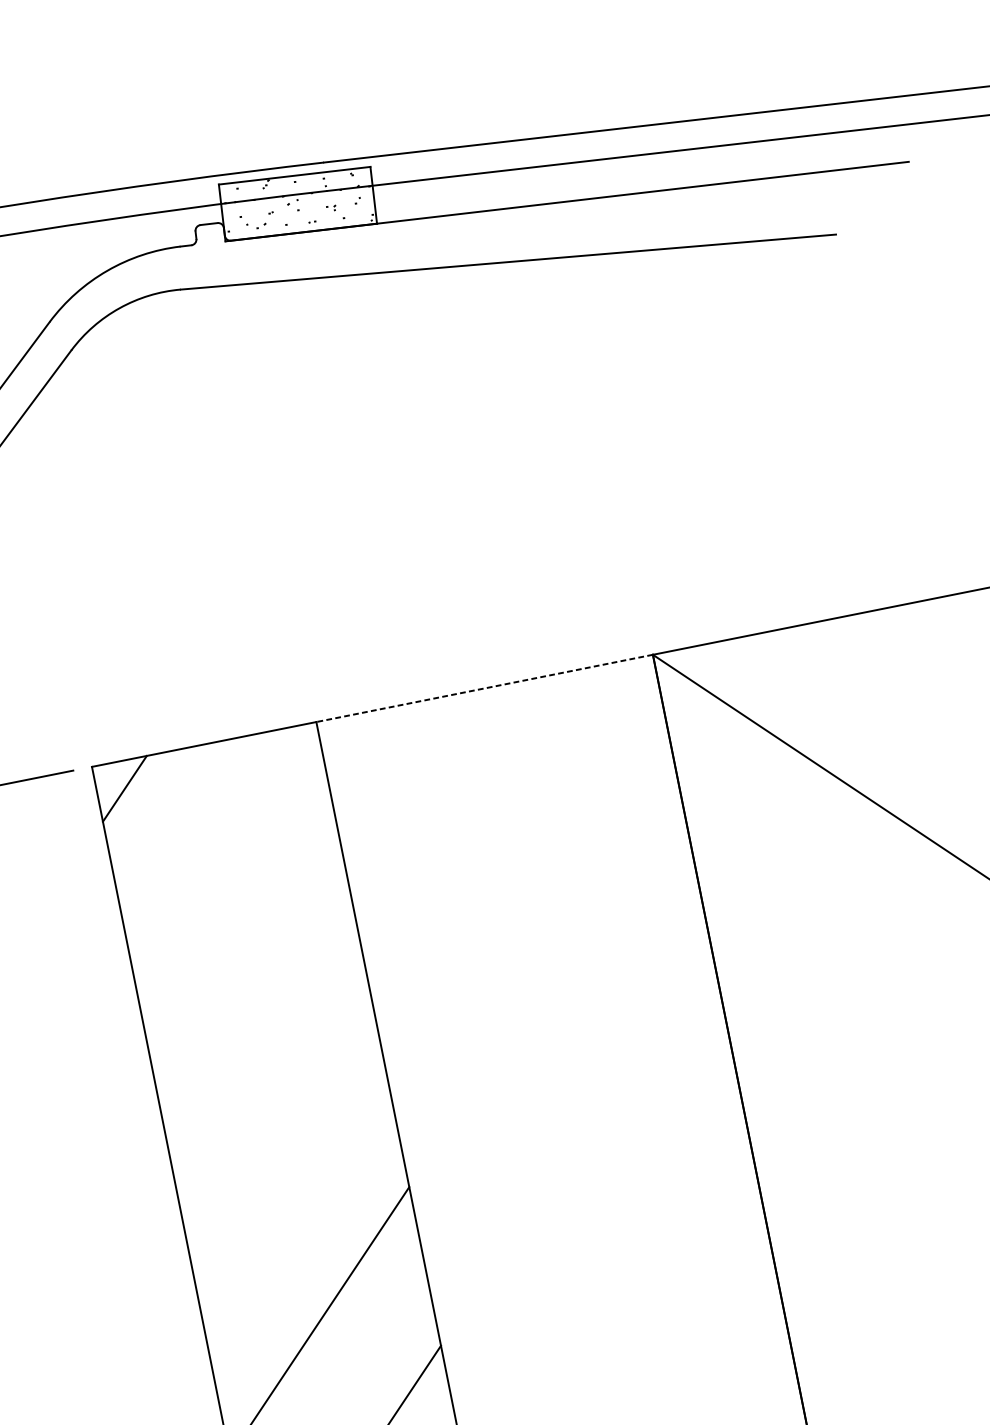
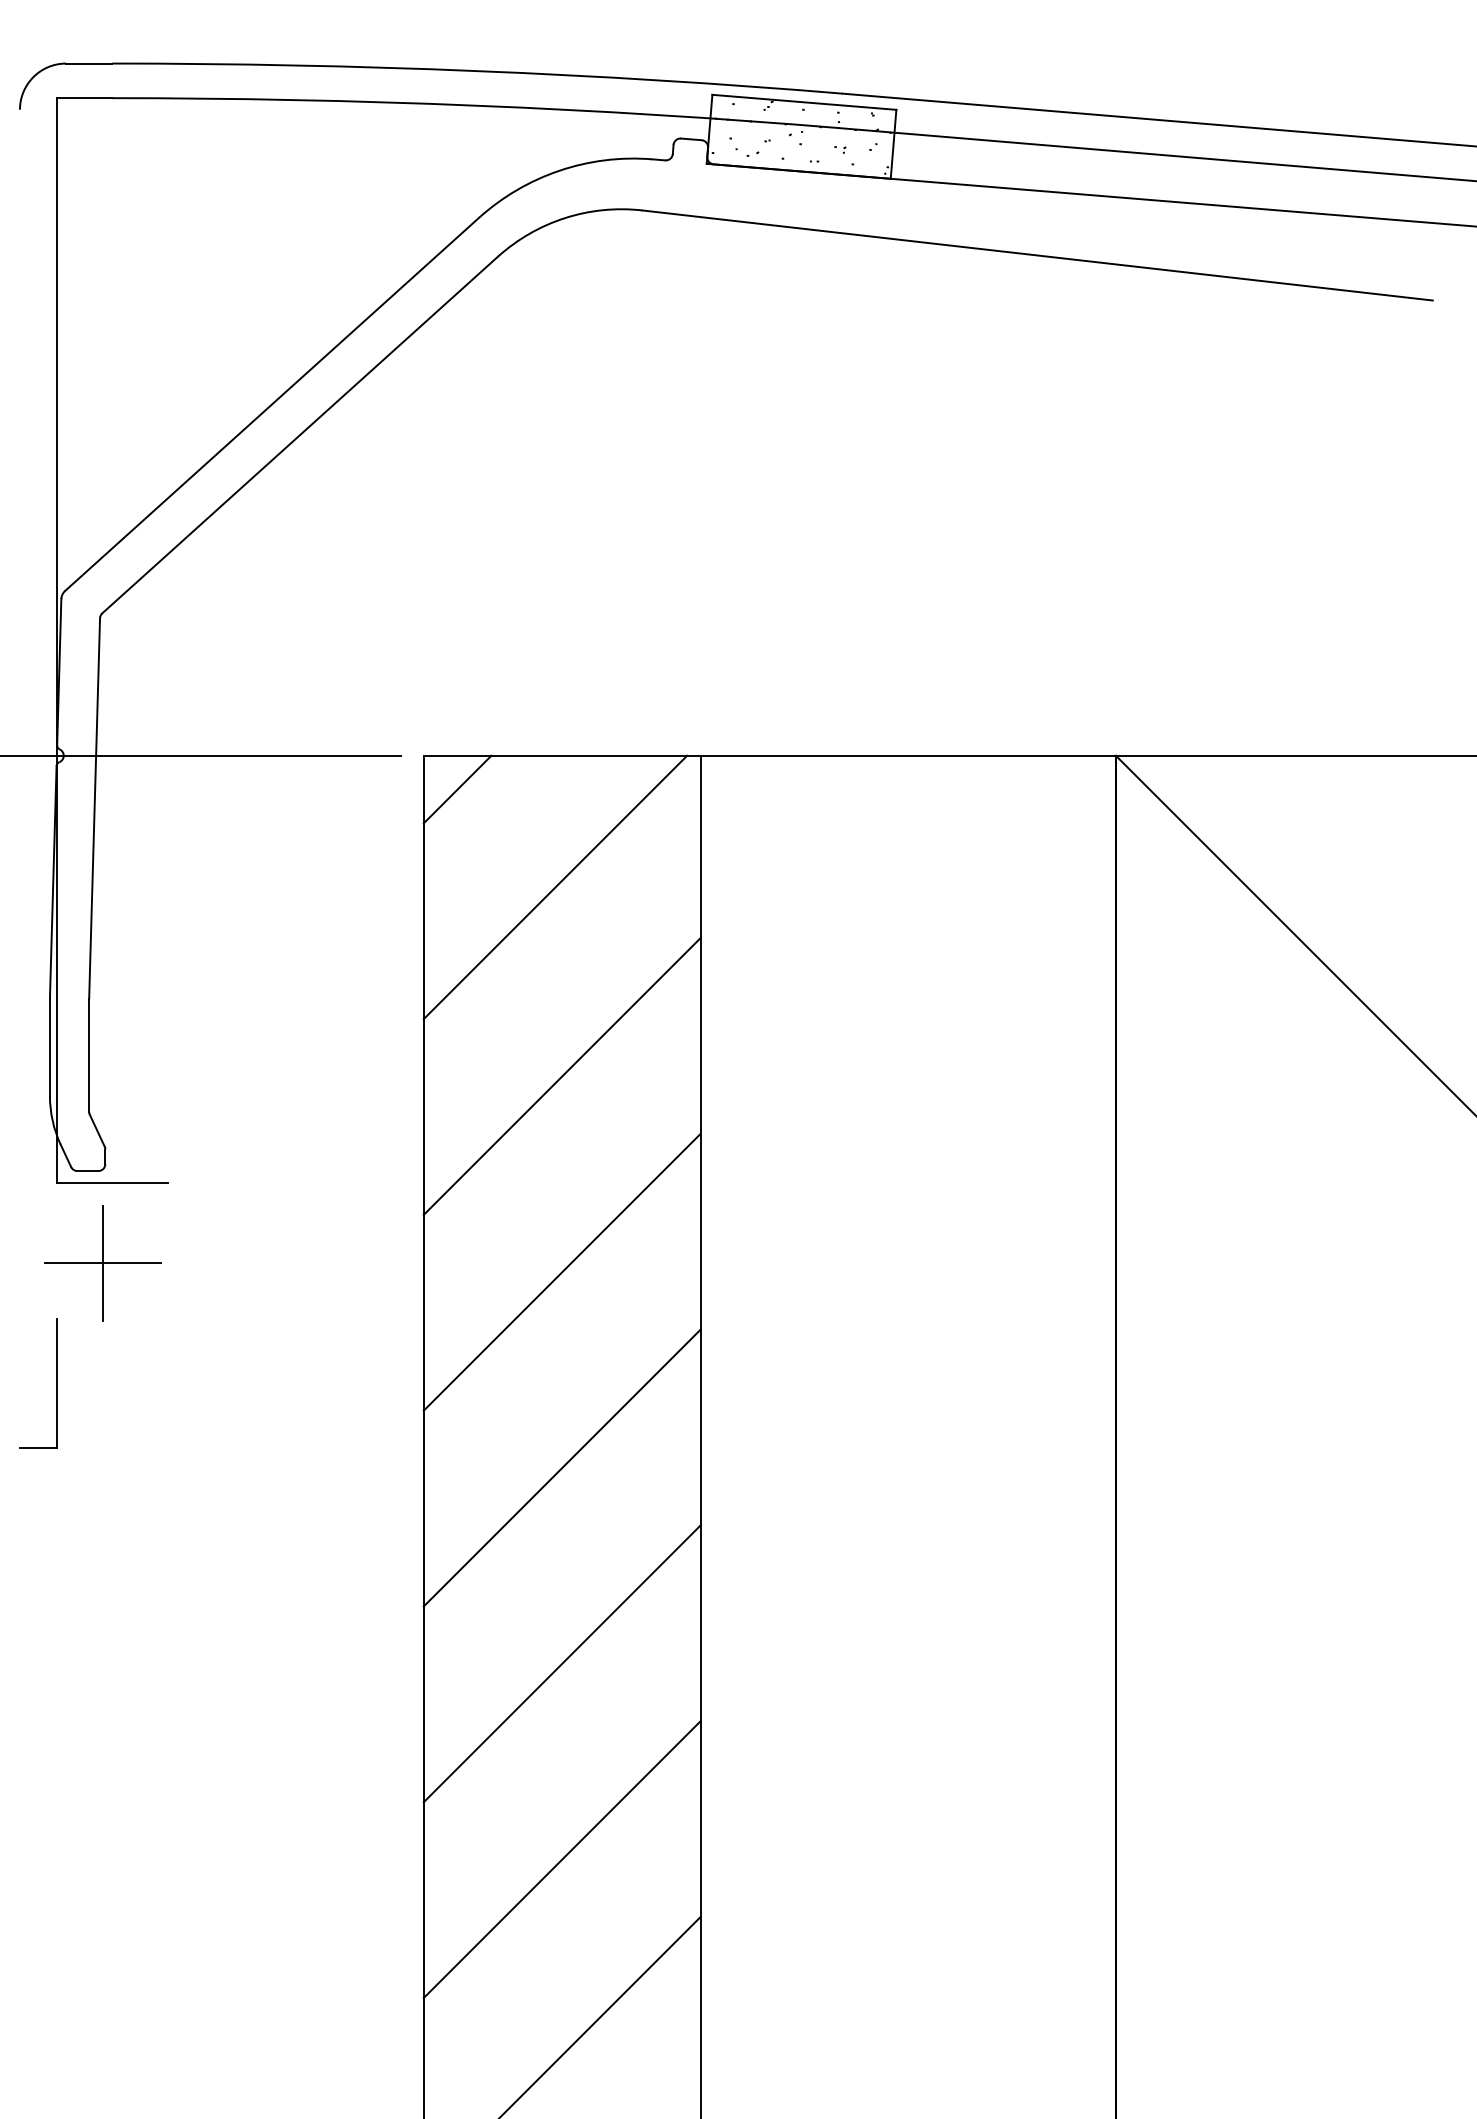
line: (484, 688) -> (908, 755), dashed -> solid
line: (220, 852) -> (555, 887), added
line: (255, 1004) -> (561, 1076), added
line: (287, 1162) -> (561, 1271), added

